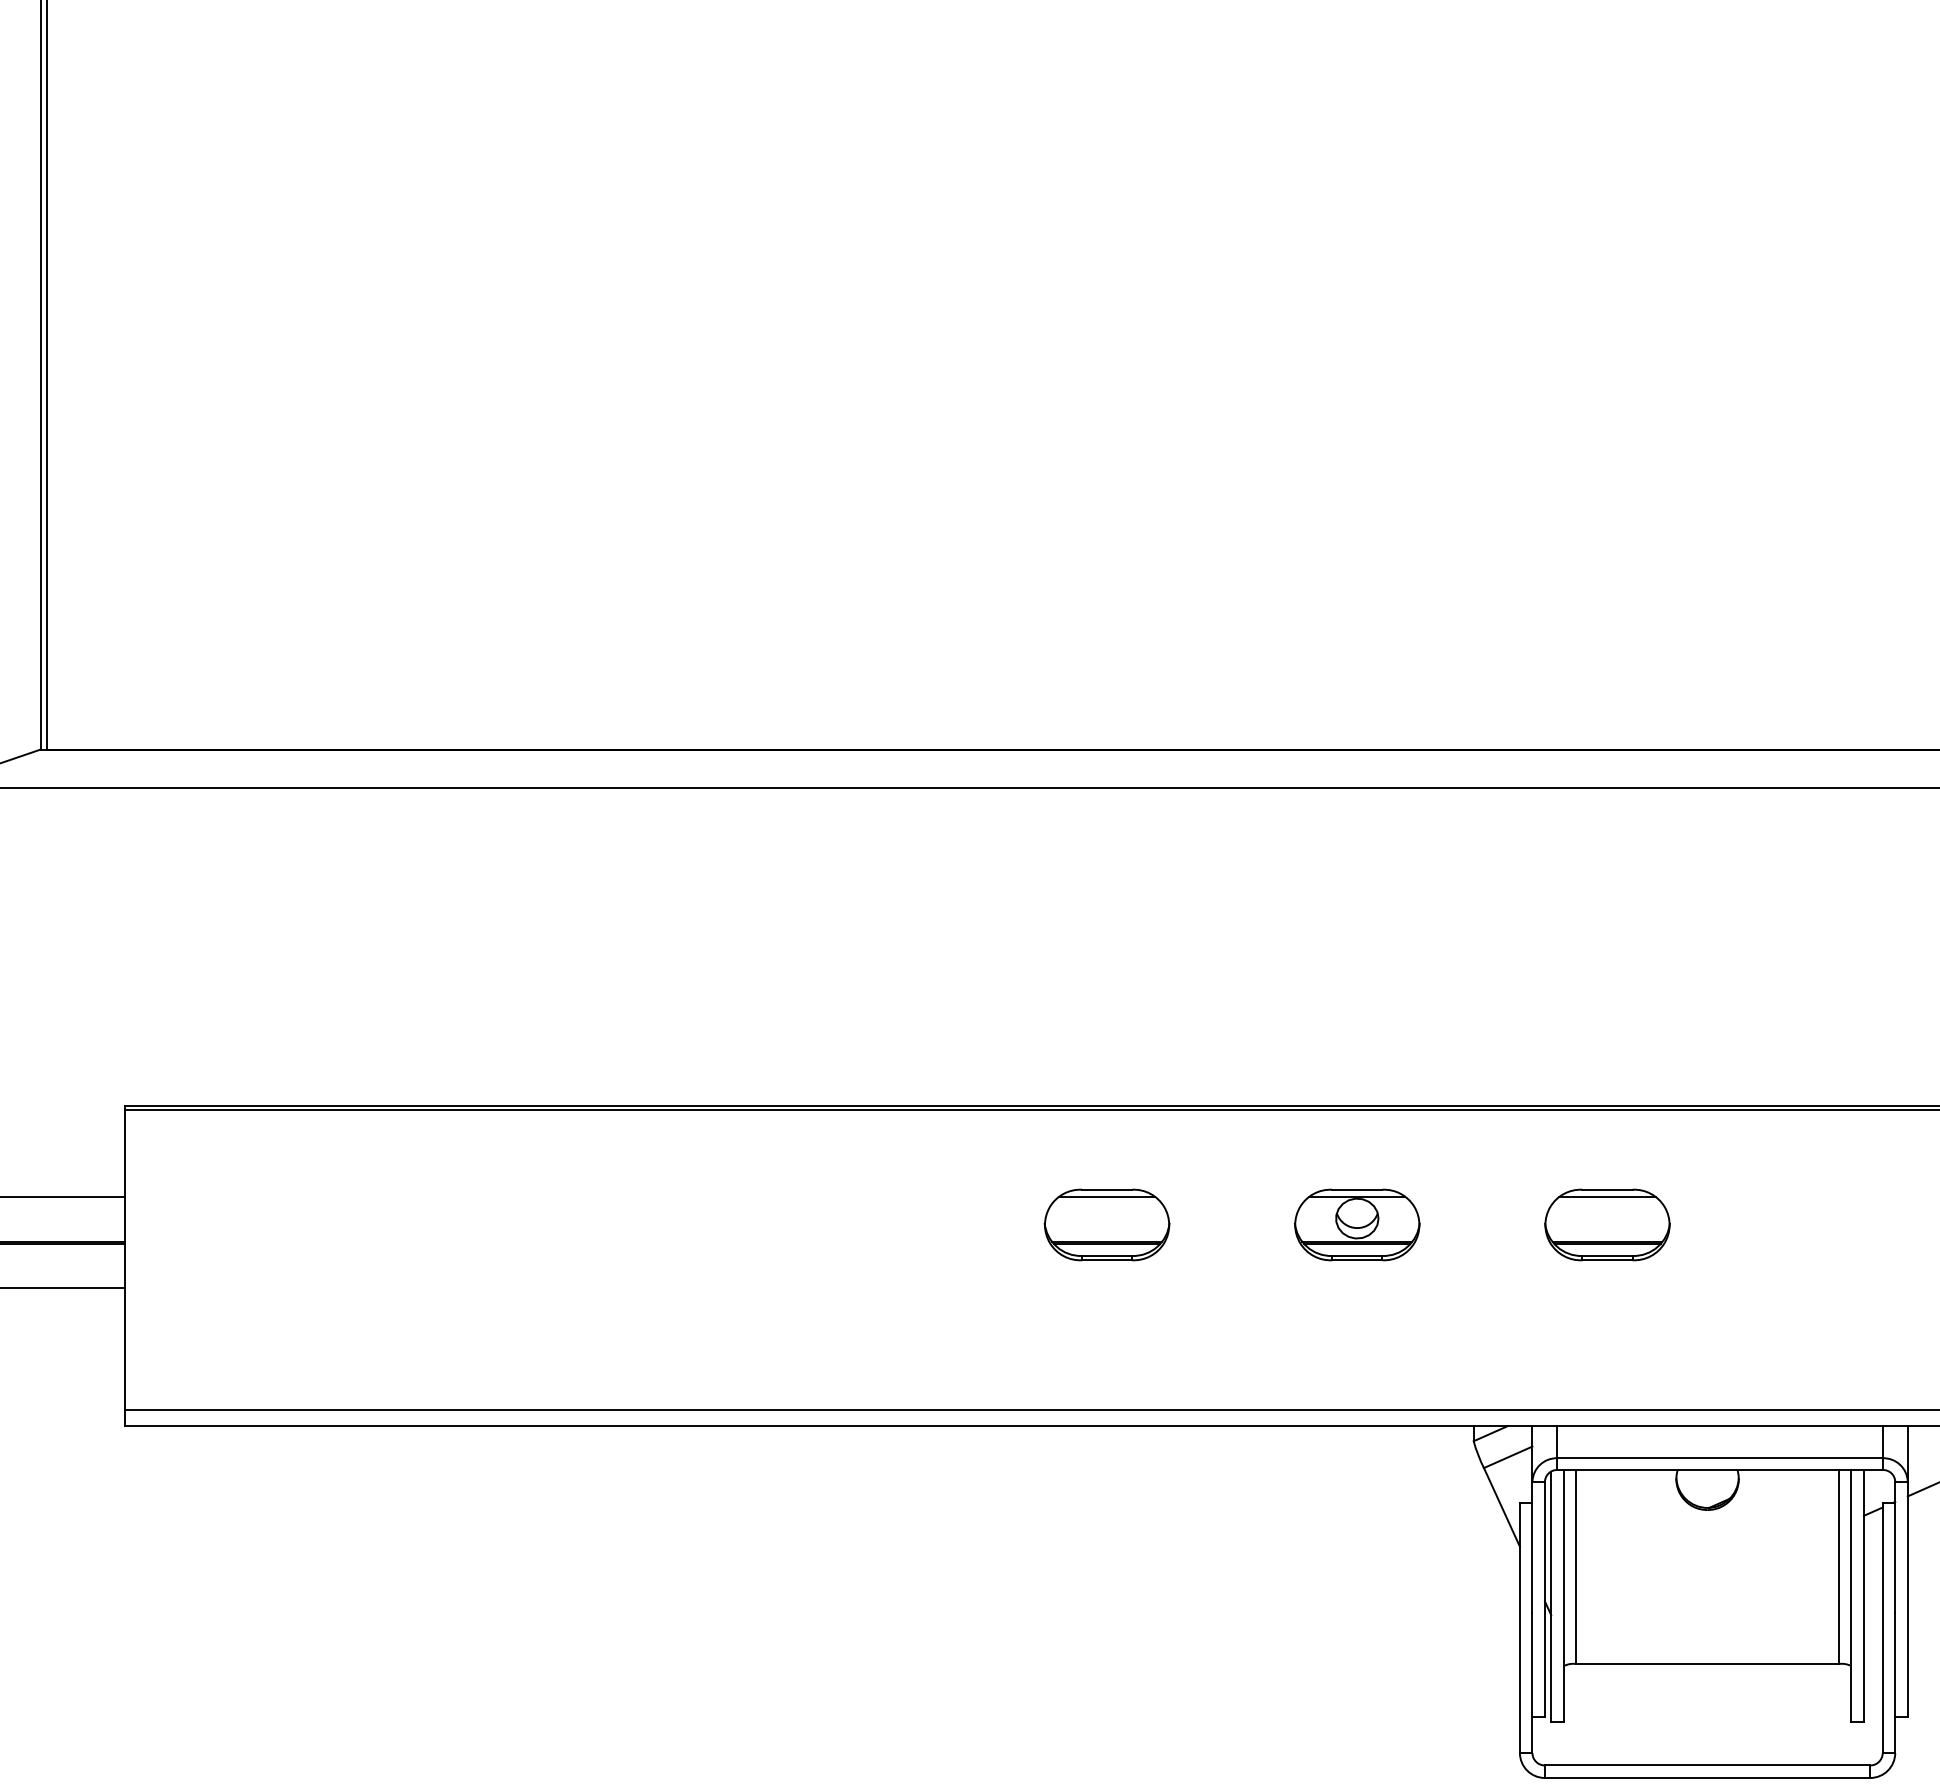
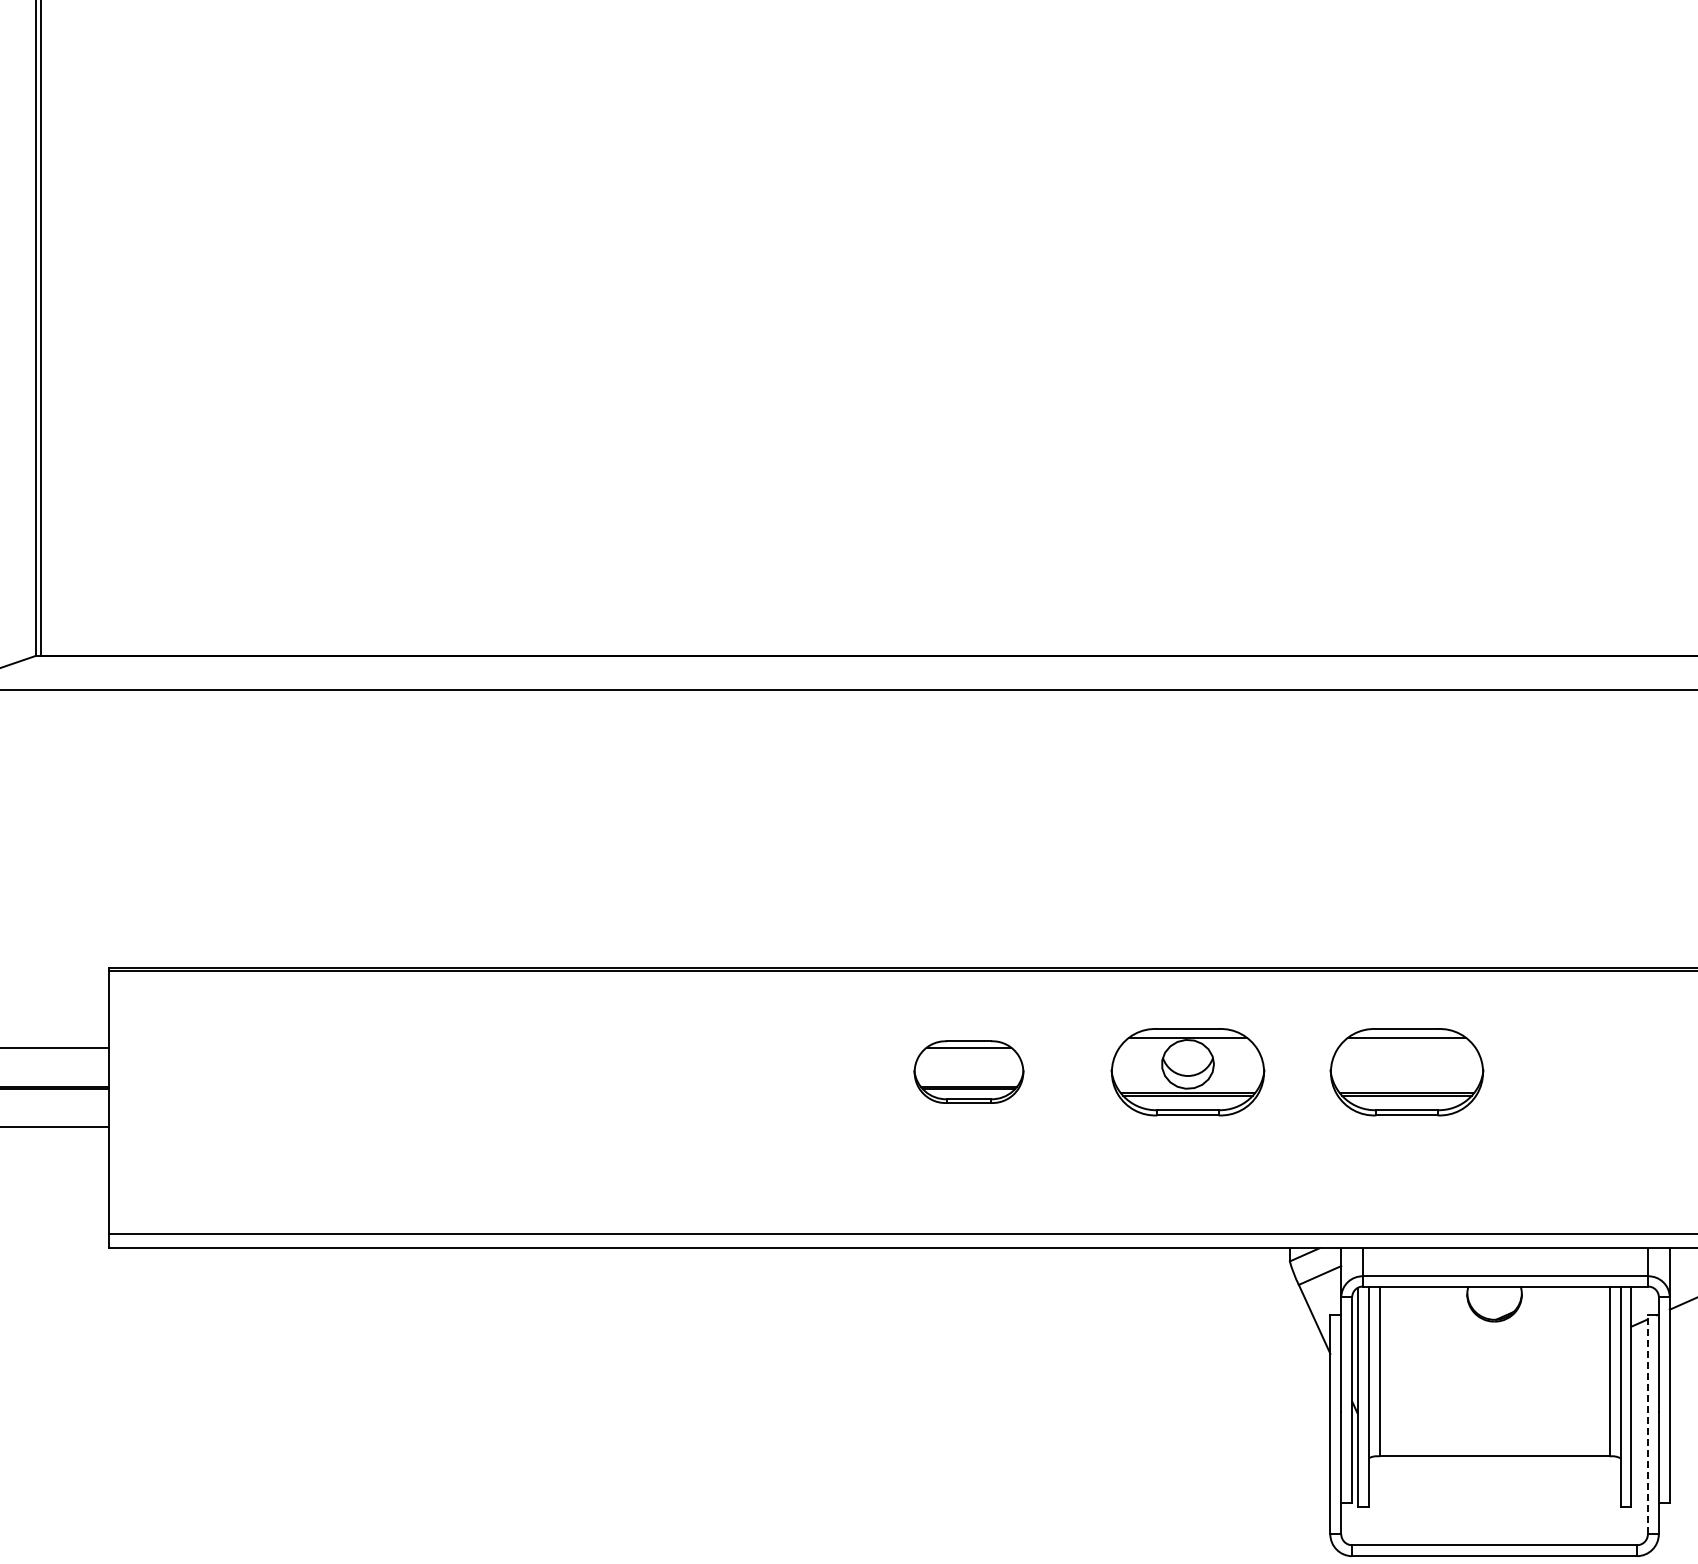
part: (1356, 1224) -> (1187, 1071), size x1.4
part: (1606, 1224) -> (1406, 1071), size x1.4
line: (1882, 1627) -> (1647, 1424), solid -> dashed

